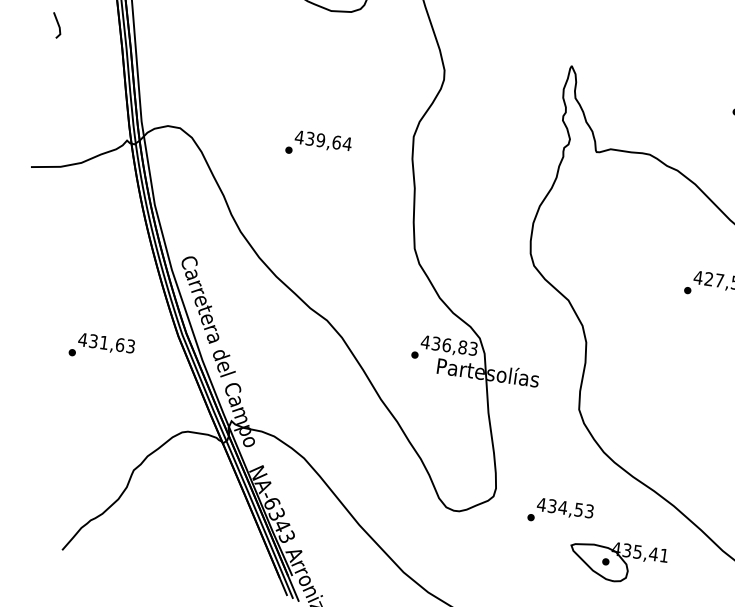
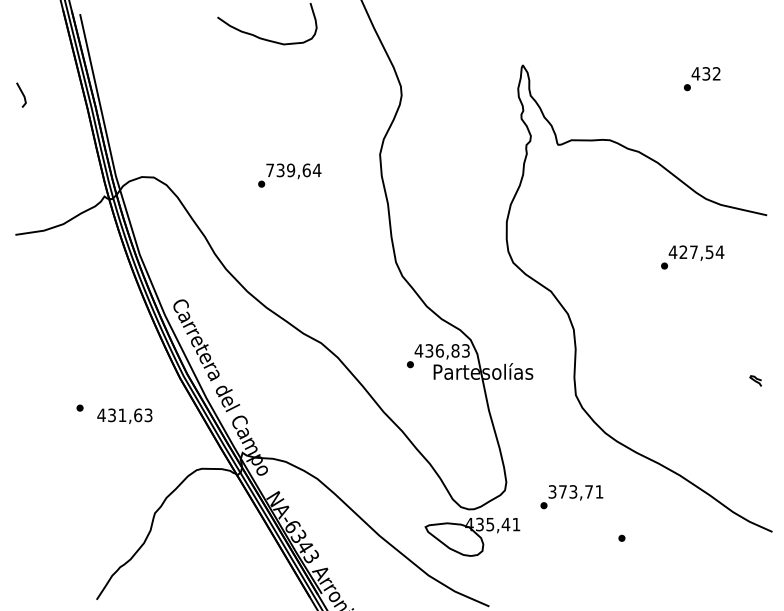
text: (298, 136) -> (269, 169), 439,64 -> 739,64
text: (106, 344) -> (124, 416), moved
text: (565, 507) -> (575, 491), 434,53 -> 373,71
part: (617, 561) -> (472, 536), moved

